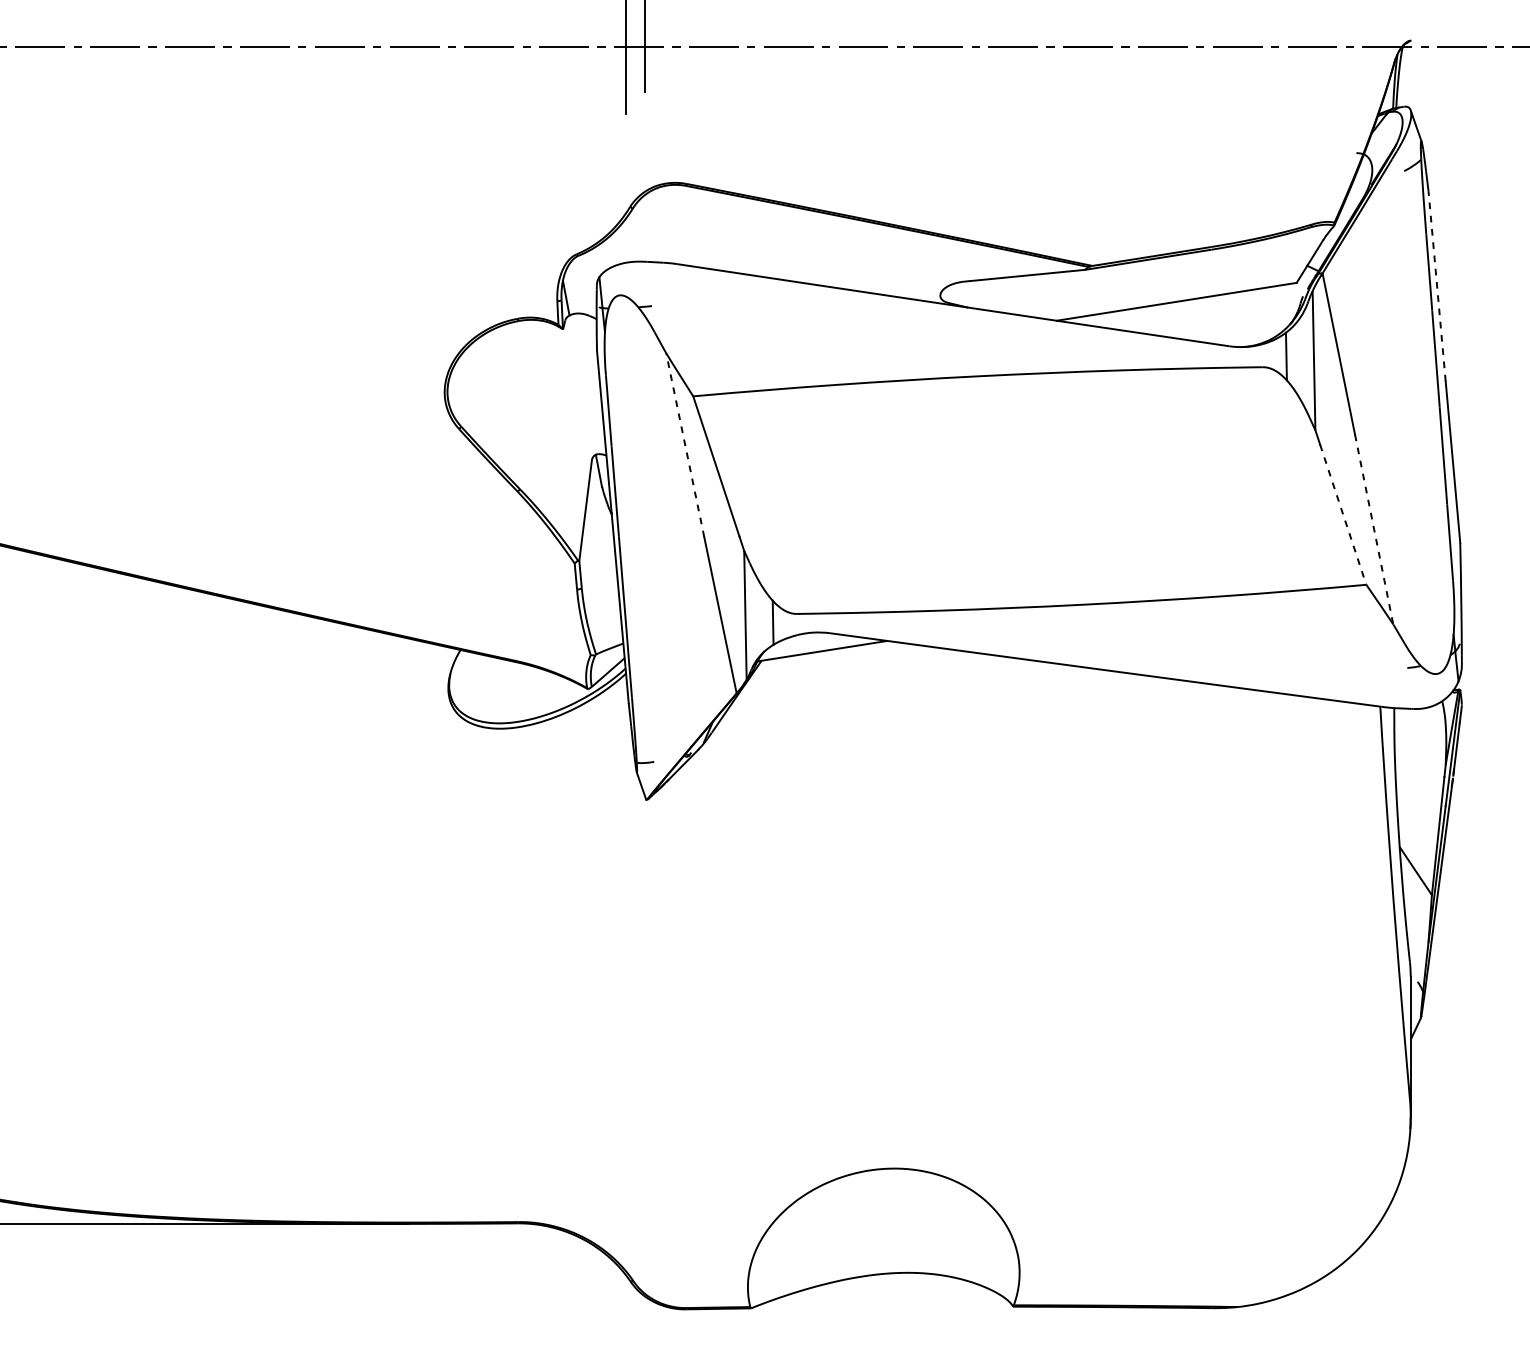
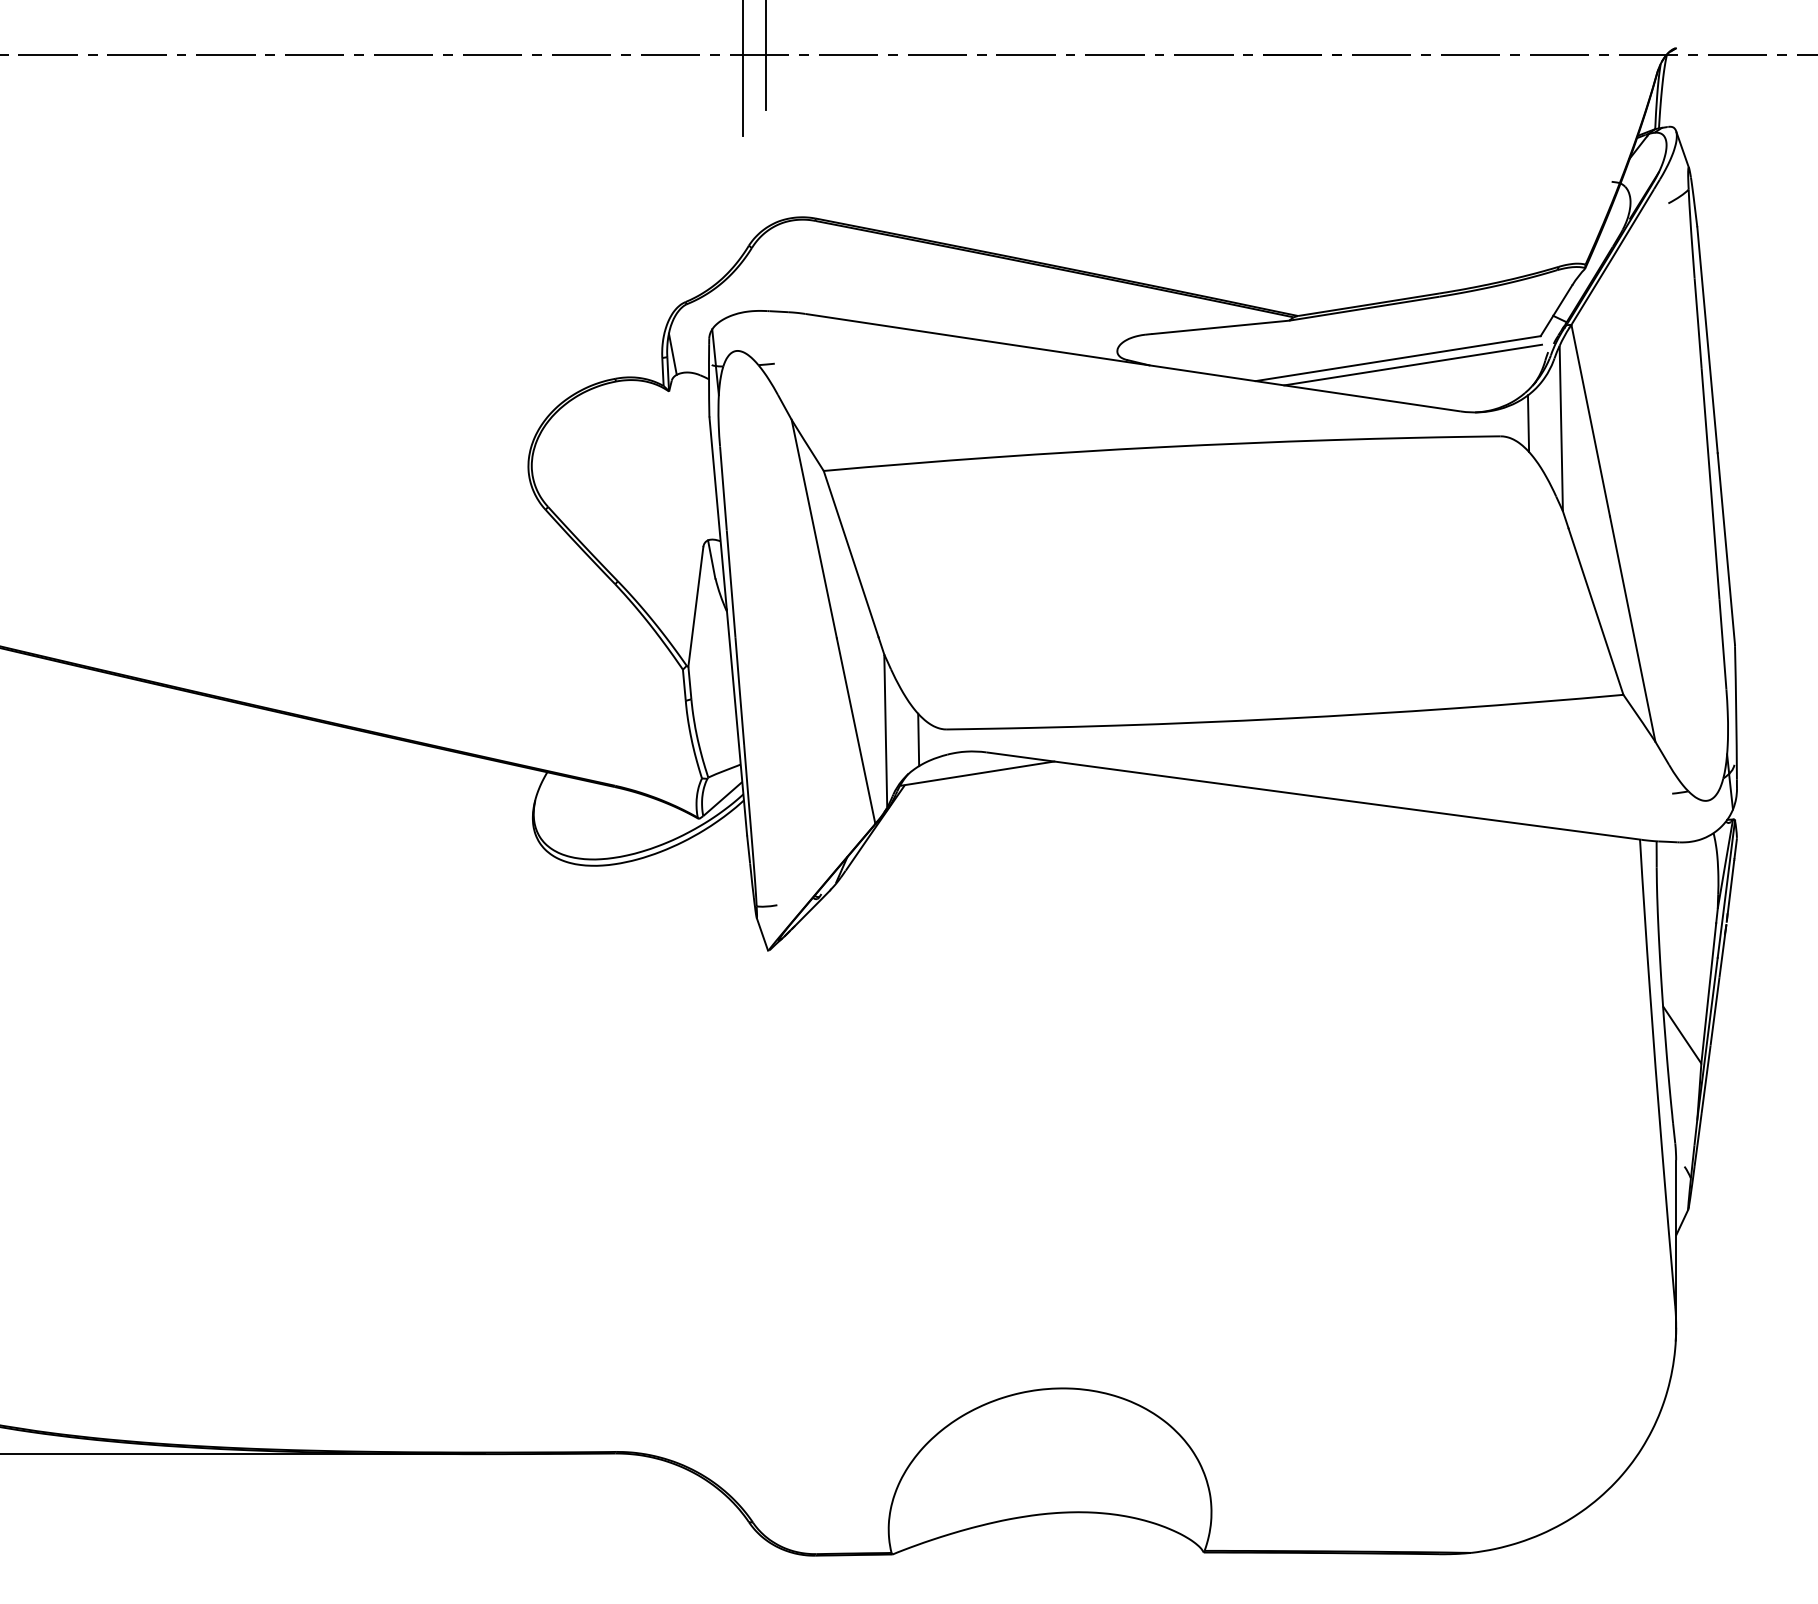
line: (1437, 285) -> (1707, 339), dashed -> solid
line: (1189, 306) -> (1413, 364), added
line: (685, 445) -> (814, 529), dashed -> solid
line: (1343, 514) -> (1596, 611), dashed -> solid
line: (1373, 529) -> (1632, 629), dashed -> solid

